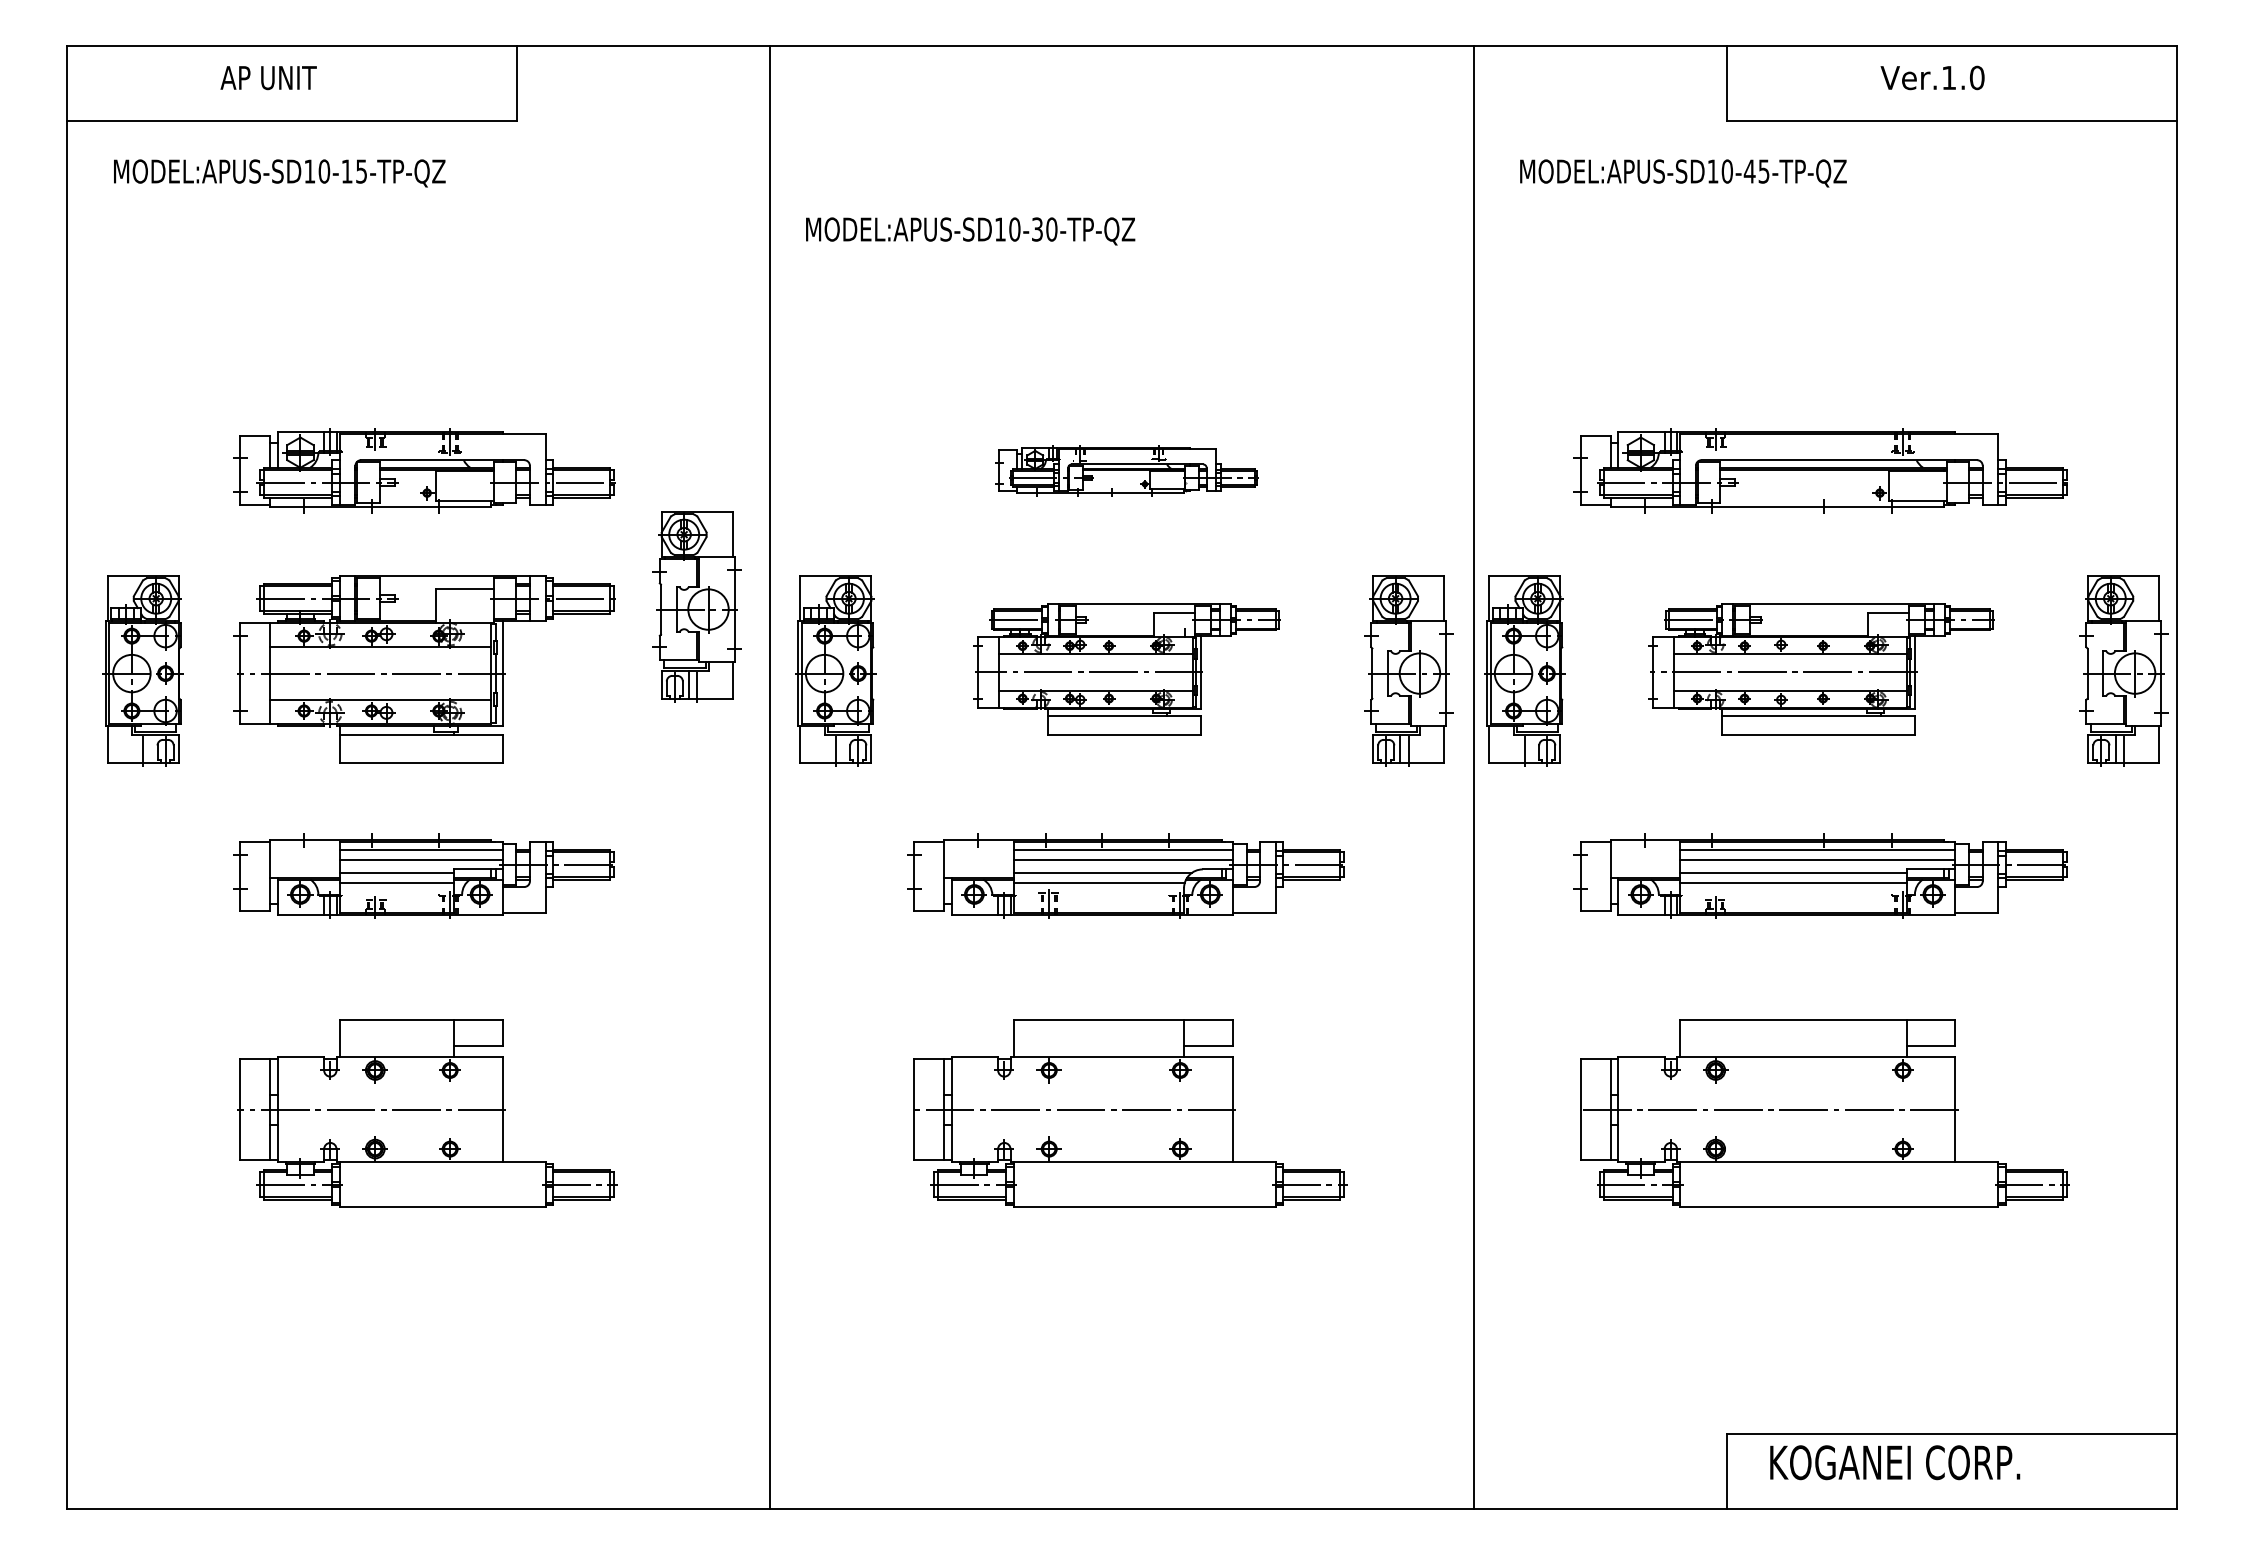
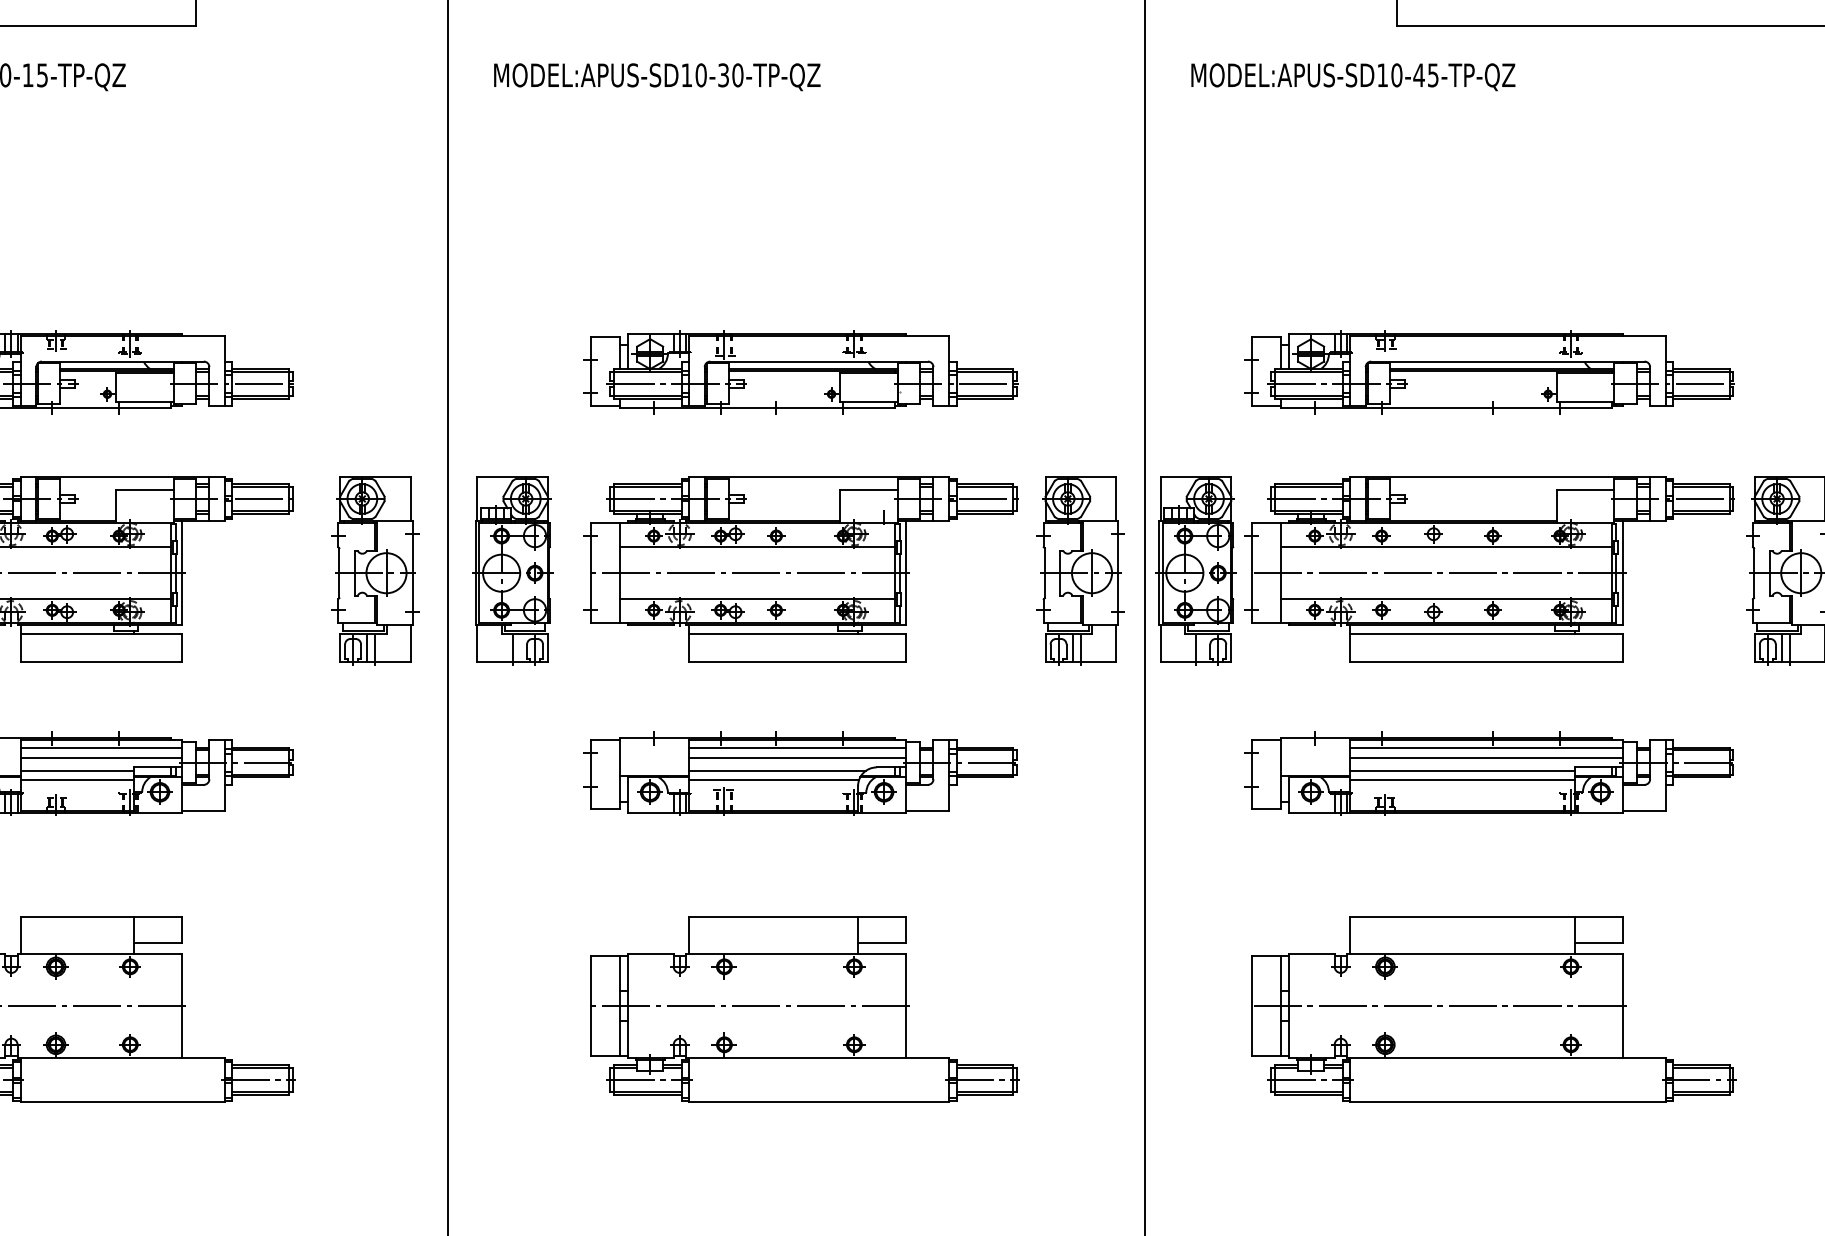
text: (970, 231) -> (657, 77), moved
part: (1126, 470) -> (801, 371), size x1.67
part: (696, 606) -> (374, 570), moved
part: (1126, 669) -> (801, 569), size x1.43
part: (1820, 669) -> (1489, 569), size x1.43

